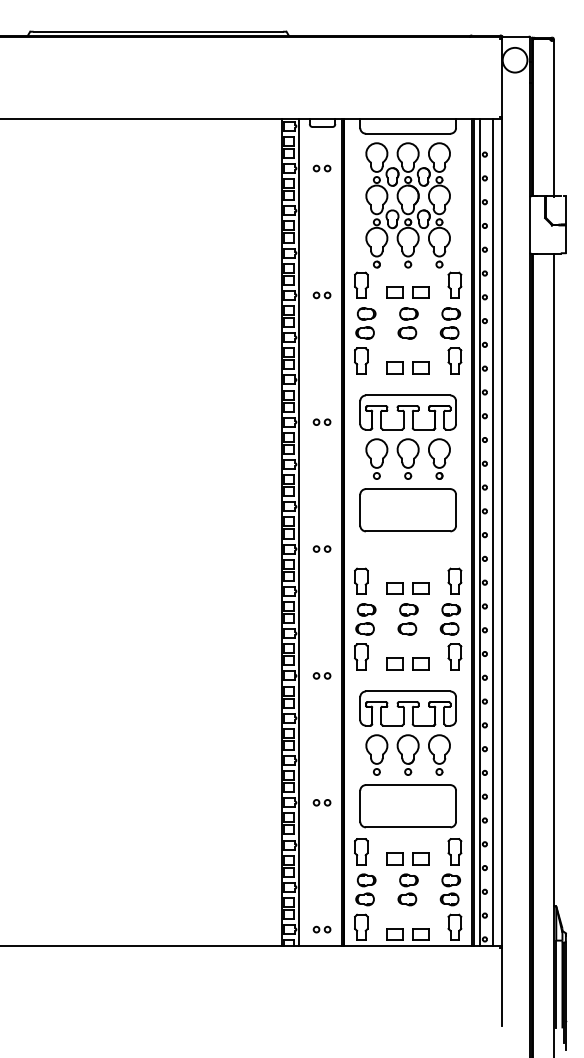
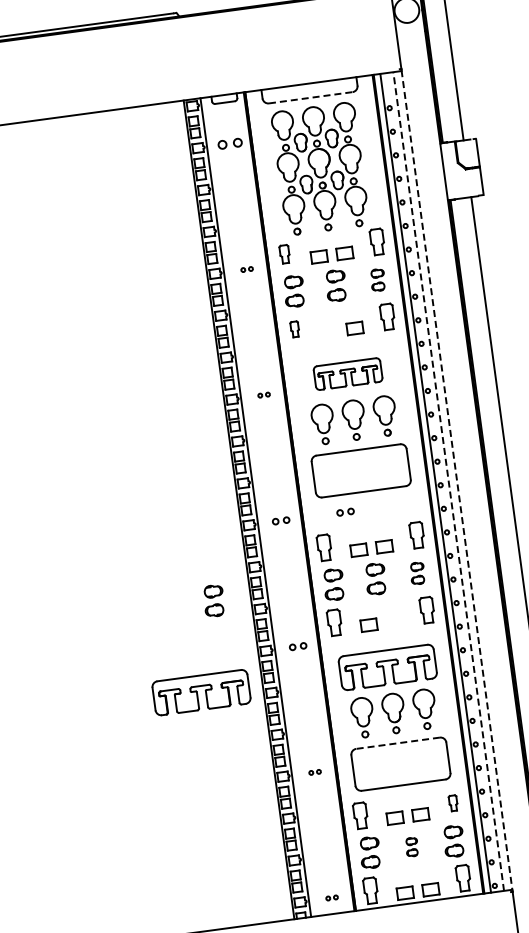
line: (408, 133) -> (311, 97), solid -> dashed
part: (321, 168) -> (229, 143), size x1.4
part: (361, 284) -> (284, 253), size x0.7
part: (321, 295) -> (246, 269), size x0.7
part: (449, 323) -> (377, 280), size x0.7
part: (361, 360) -> (294, 328), size x0.6
part: (394, 367) -> (328, 331), removed
part: (407, 412) -> (347, 374), size x0.7
part: (321, 421) -> (263, 394), size x0.7
line: (493, 532) -> (448, 481), solid -> dashed
line: (501, 532) -> (456, 480), solid -> dashed
part: (386, 548) -> (344, 511), added
part: (244, 619) -> (213, 601), added
part: (449, 619) -> (416, 573), size x0.7
part: (420, 663) -> (394, 621), removed
part: (219, 708) -> (200, 692), added
line: (407, 785) -> (397, 743), solid -> dashed
part: (321, 802) -> (314, 772), size x0.7
part: (454, 851) -> (452, 802), size x0.6
part: (407, 889) -> (411, 846), size x0.6
part: (321, 929) -> (331, 897), size x0.7

